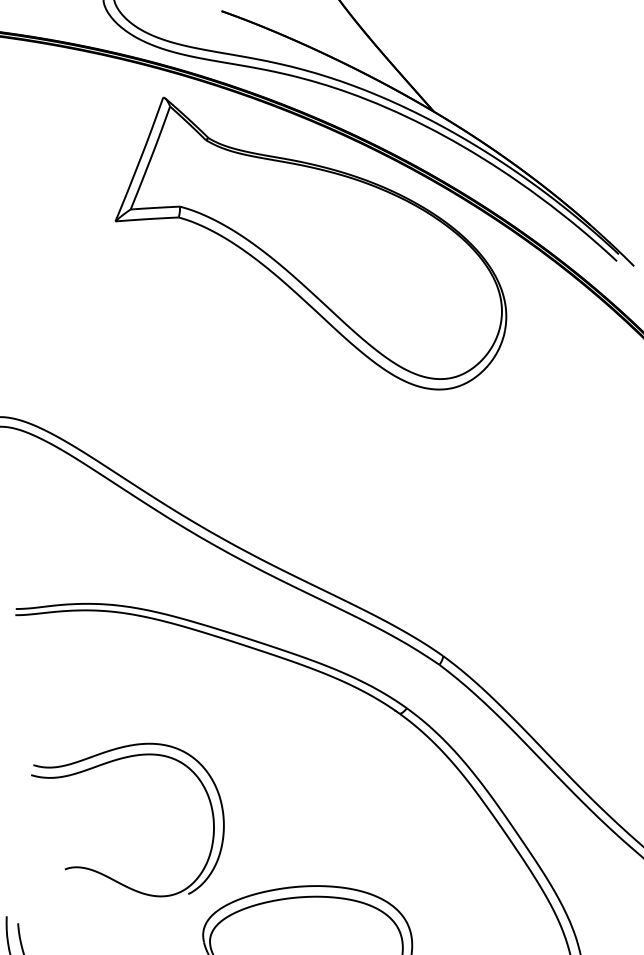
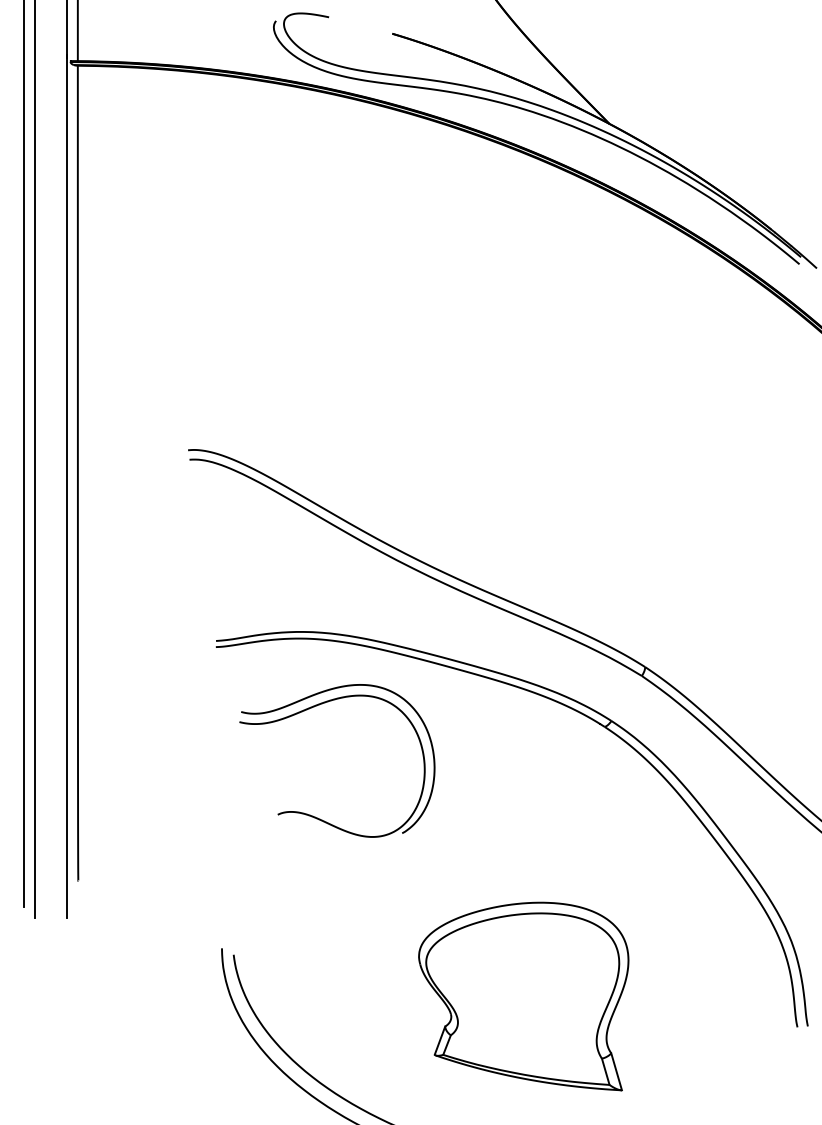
part: (312, 243) -> (494, 261), removed
part: (106, 764) -> (314, 707), moved

